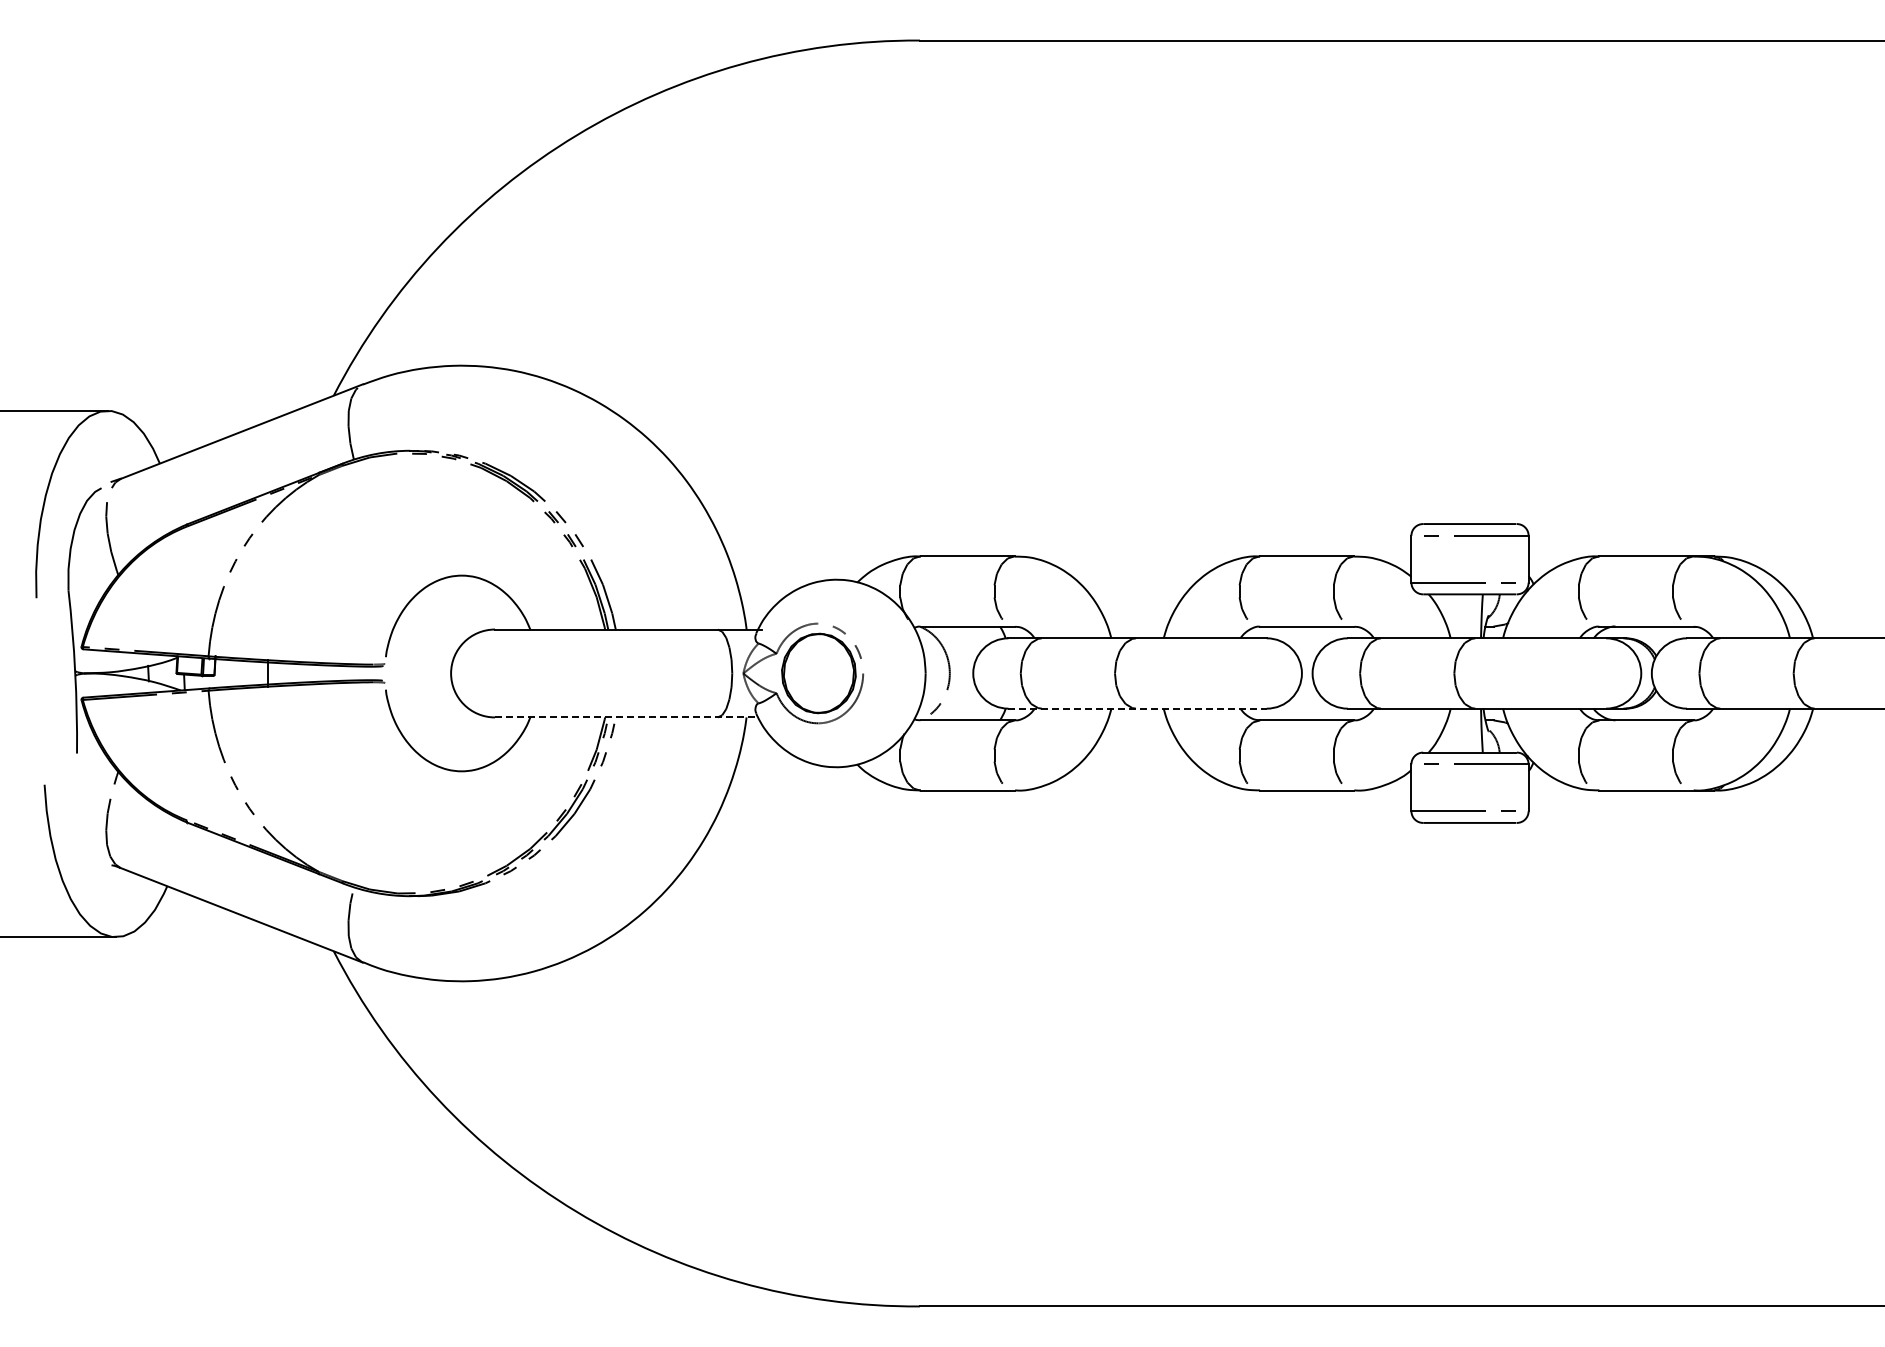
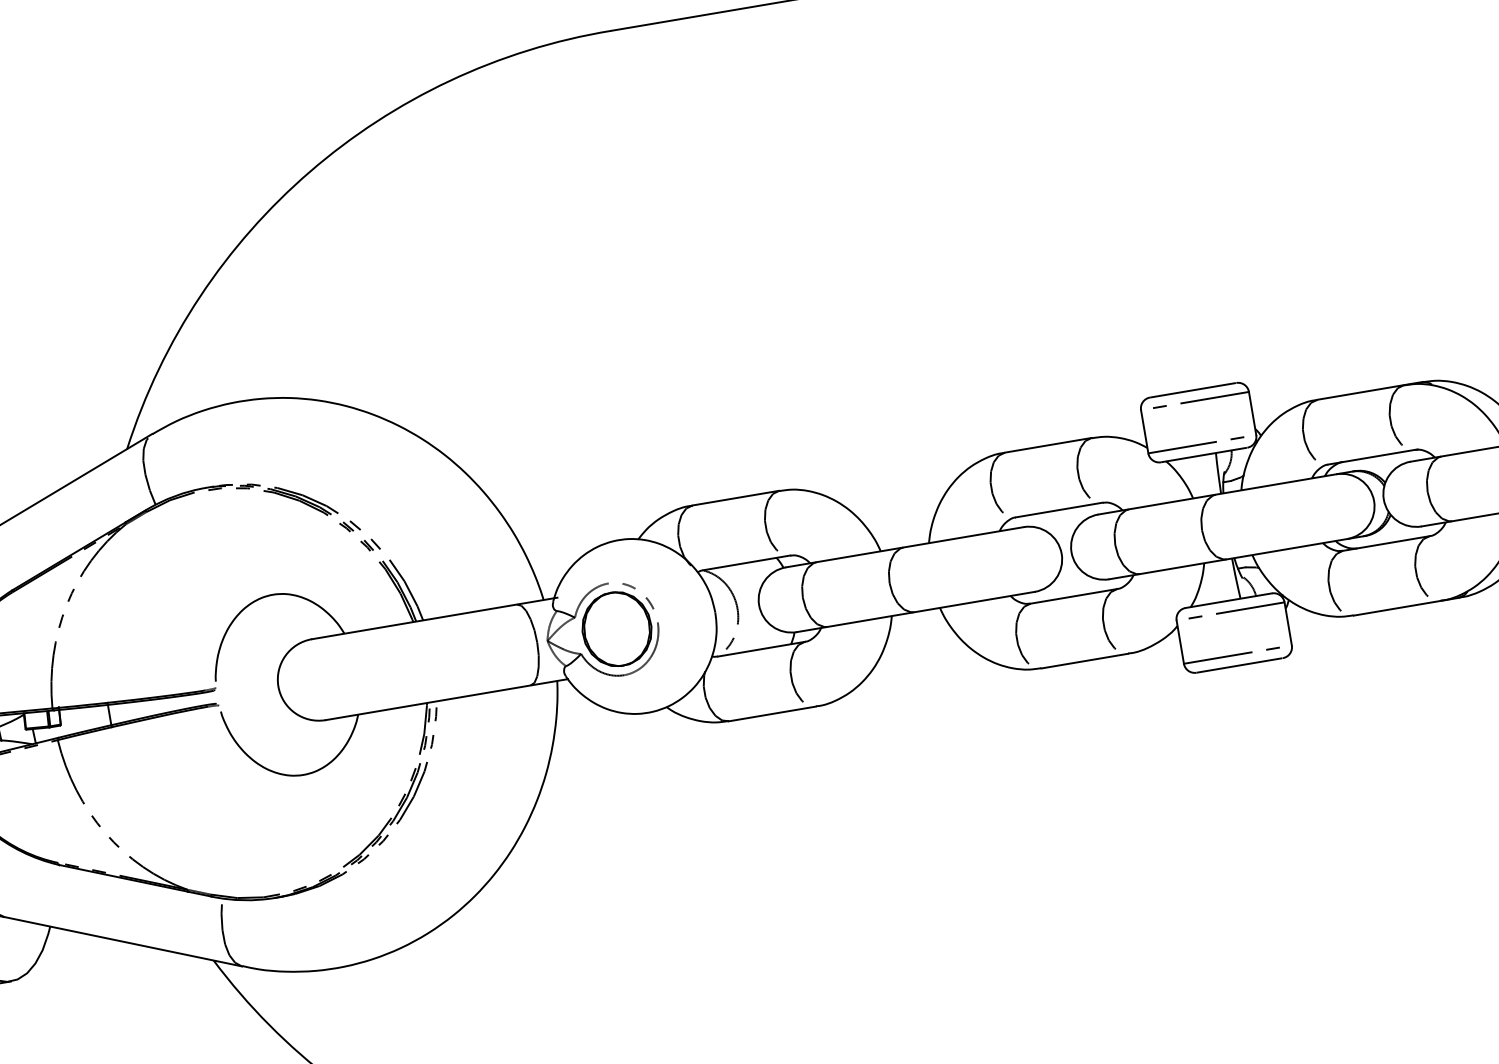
line: (1138, 708) -> (916, 611), dashed -> solid
line: (626, 717) -> (446, 699), dashed -> solid

